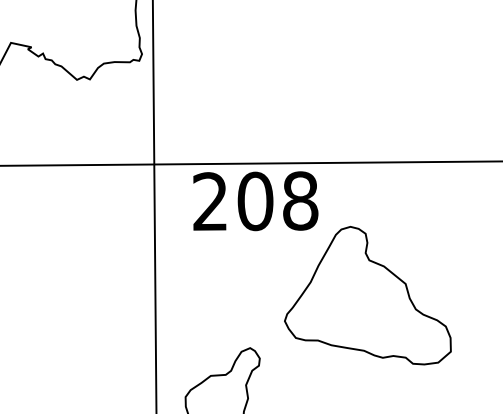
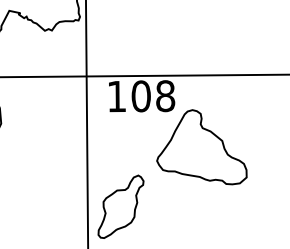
text: (209, 201) -> (116, 96), 208 -> 108

